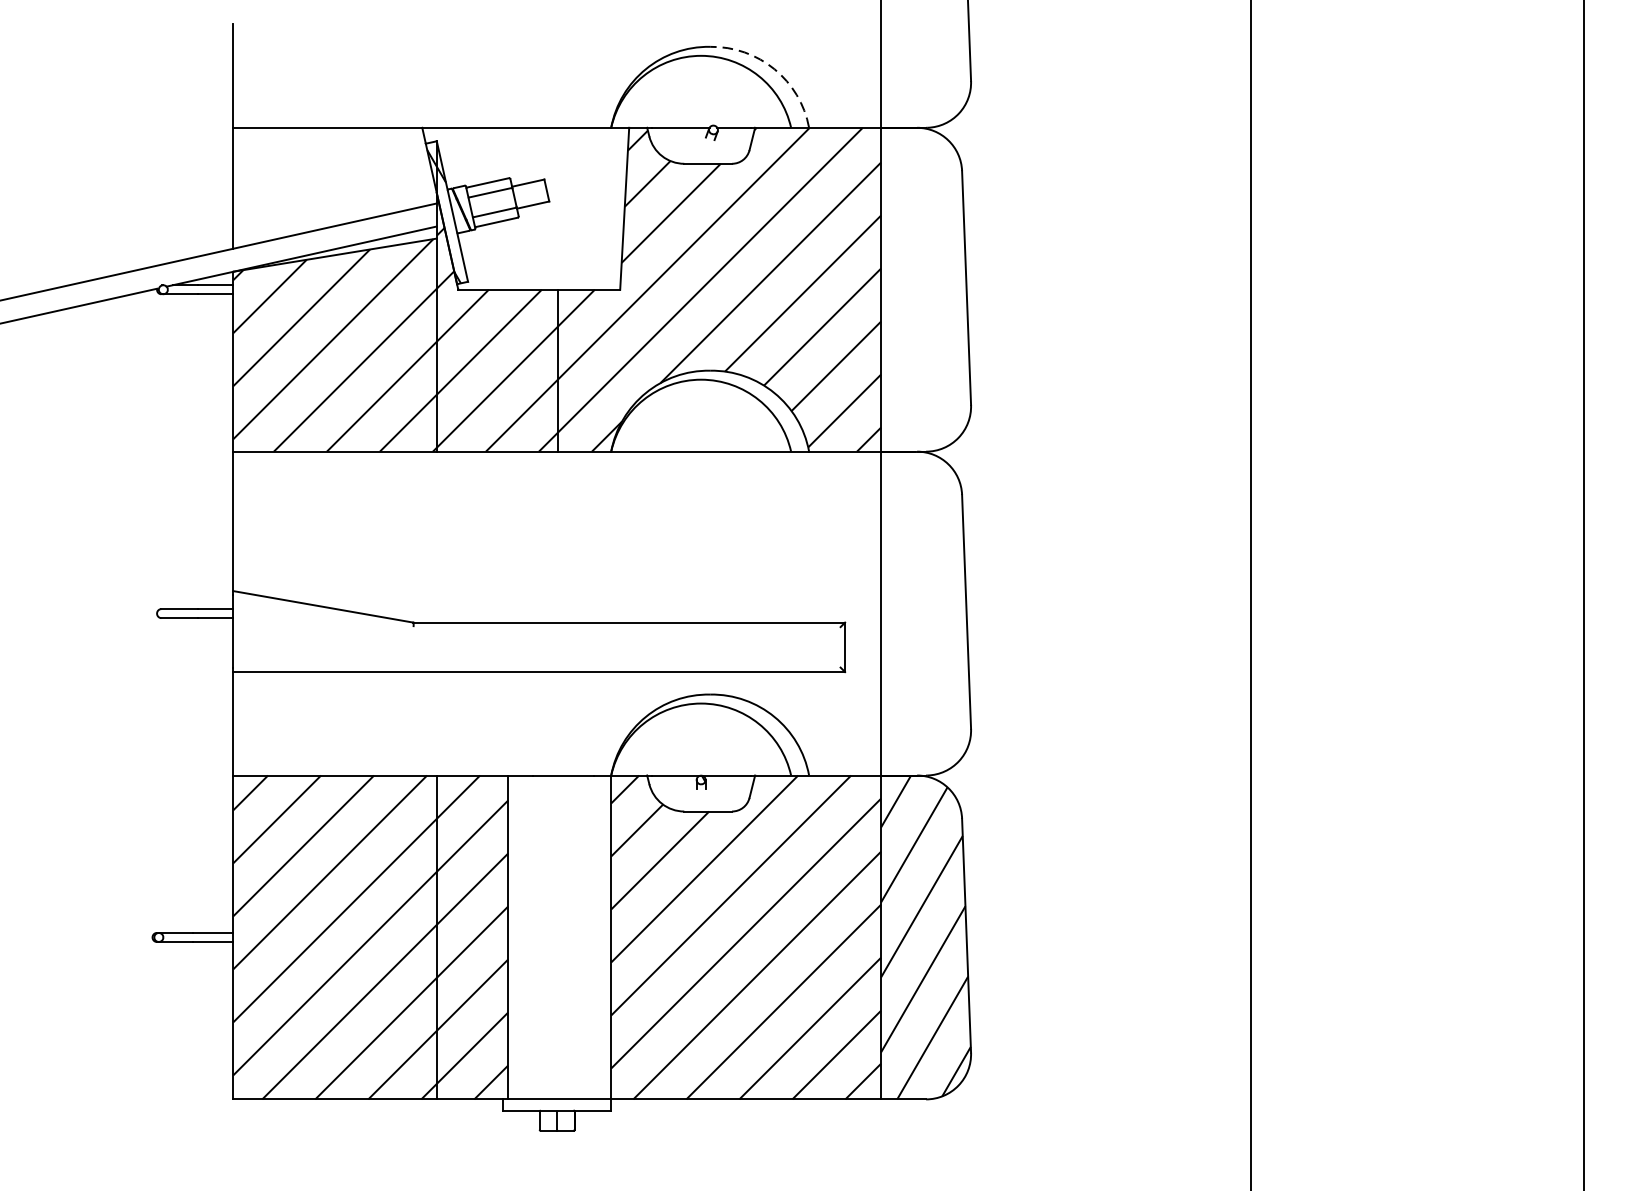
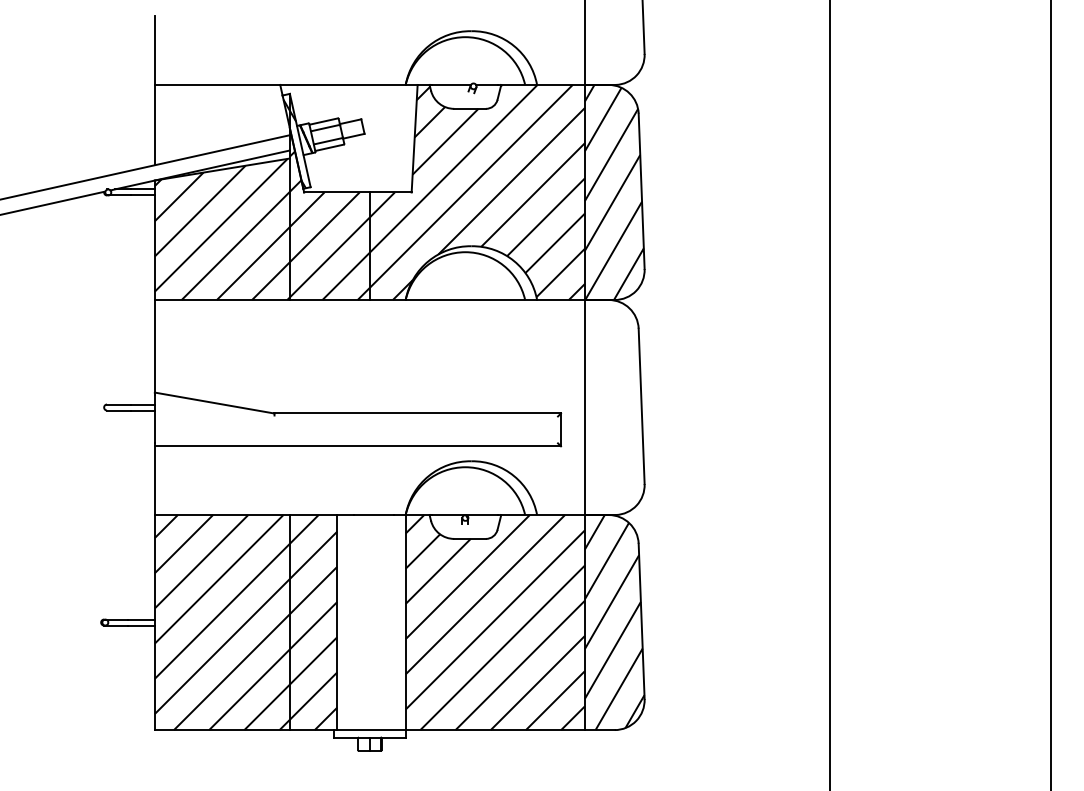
arc: (775, 69) -> (514, 46), dashed -> solid
hatch: (924, 289) -> (613, 192), added

